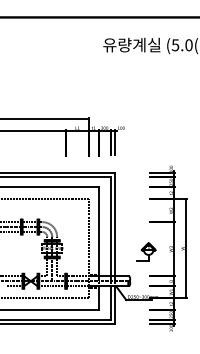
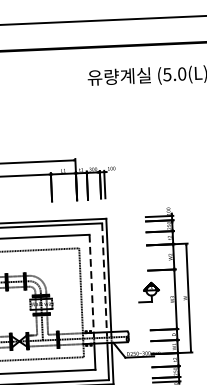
line: (110, 229) -> (104, 280), solid -> dashed
line: (98, 234) -> (91, 286), solid -> dashed
part: (146, 251) -> (149, 291), moved

